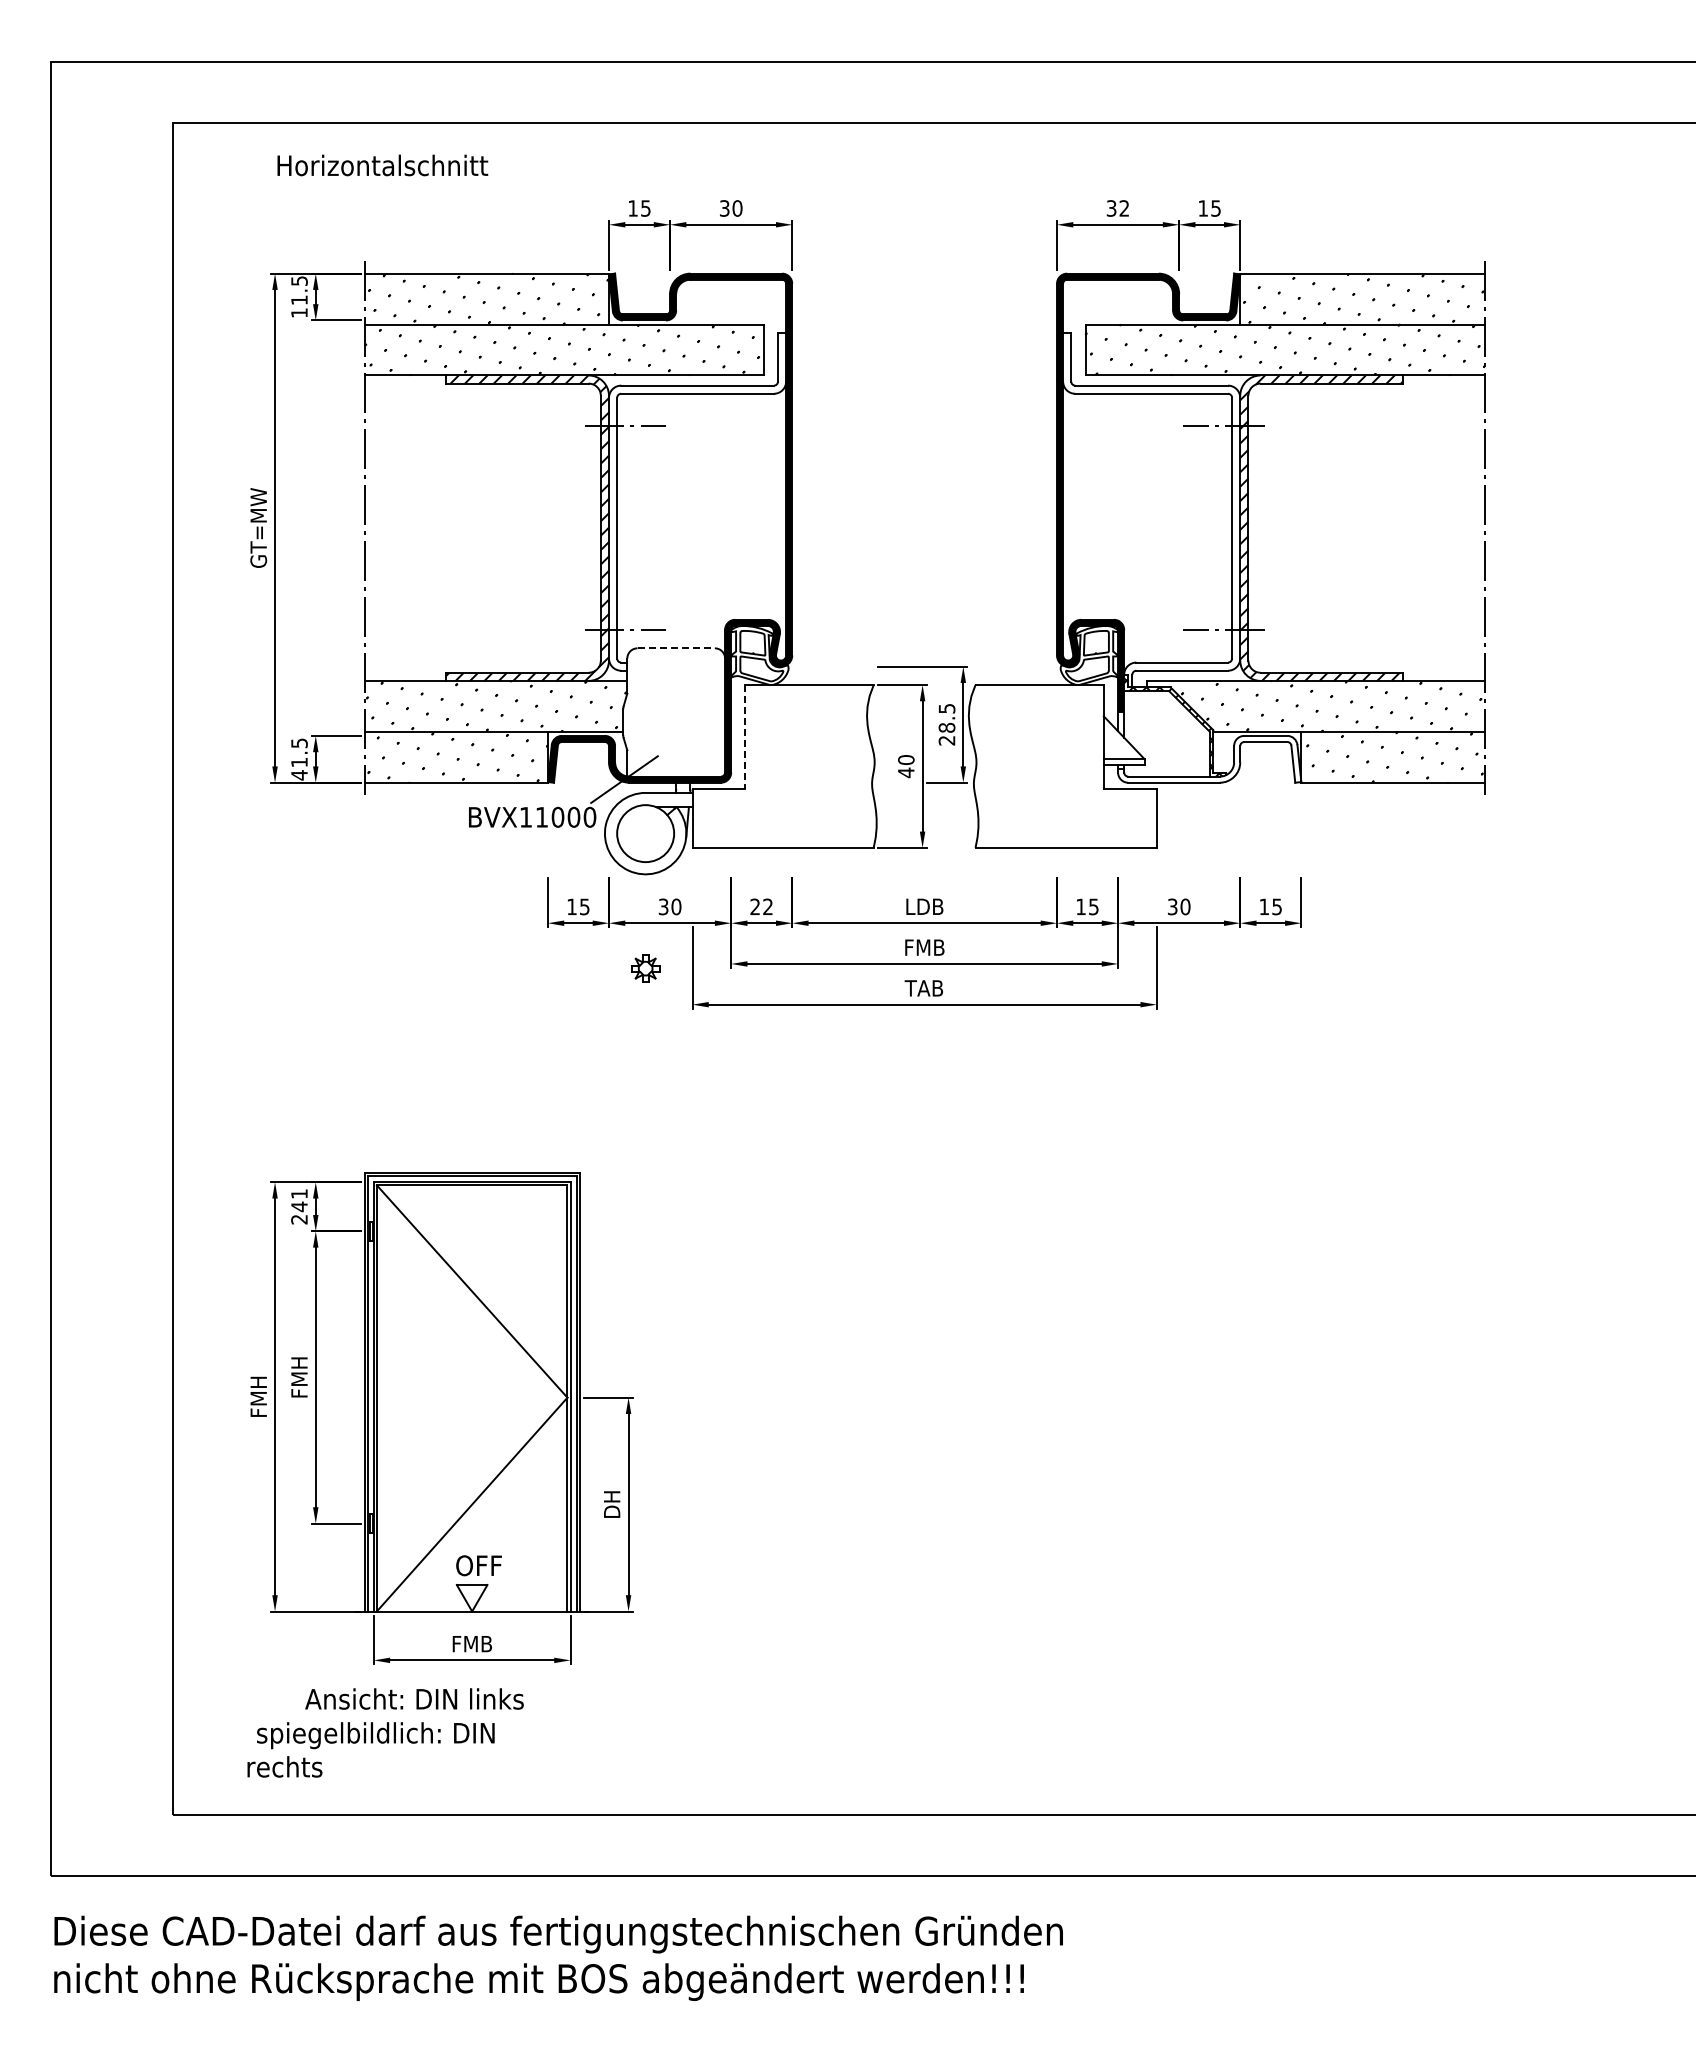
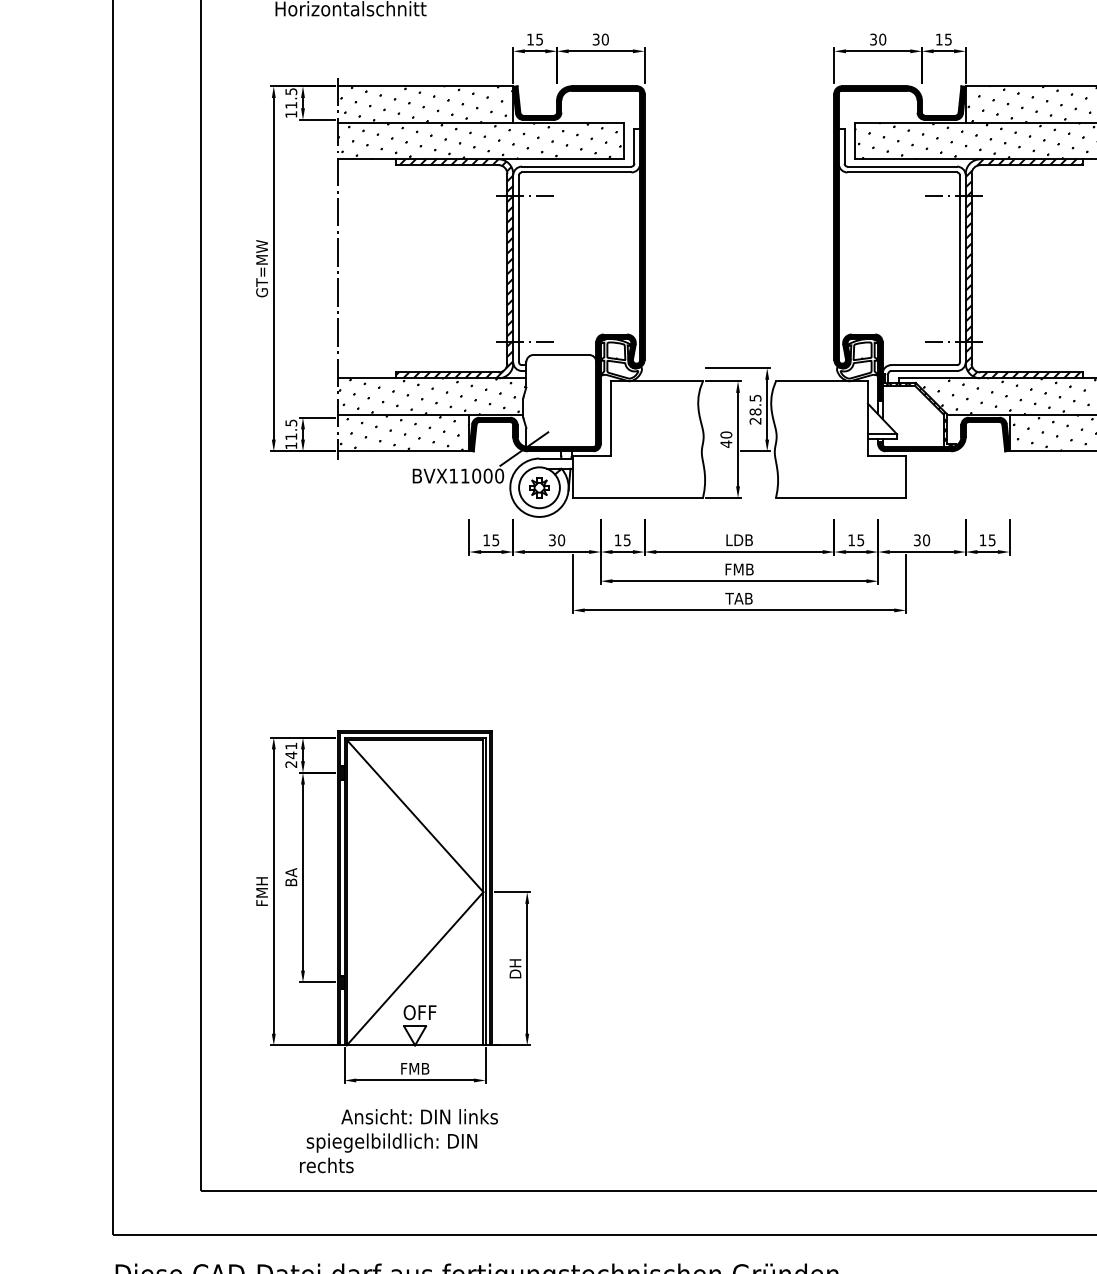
text: (1124, 208) -> (882, 39), 32 -> 30
line: (676, 648) -> (561, 355), dashed -> solid
line: (745, 736) -> (611, 418), dashed -> solid
fill: (1209, 758) -> (943, 433), added
text: (299, 775) -> (291, 446), 41.5 -> 11.5
text: (761, 906) -> (622, 540), 22 -> 15
part: (645, 968) -> (539, 487), moved
text: (299, 1377) -> (291, 877), FMH -> BA
text: (385, 1732) -> (398, 1140), moved

